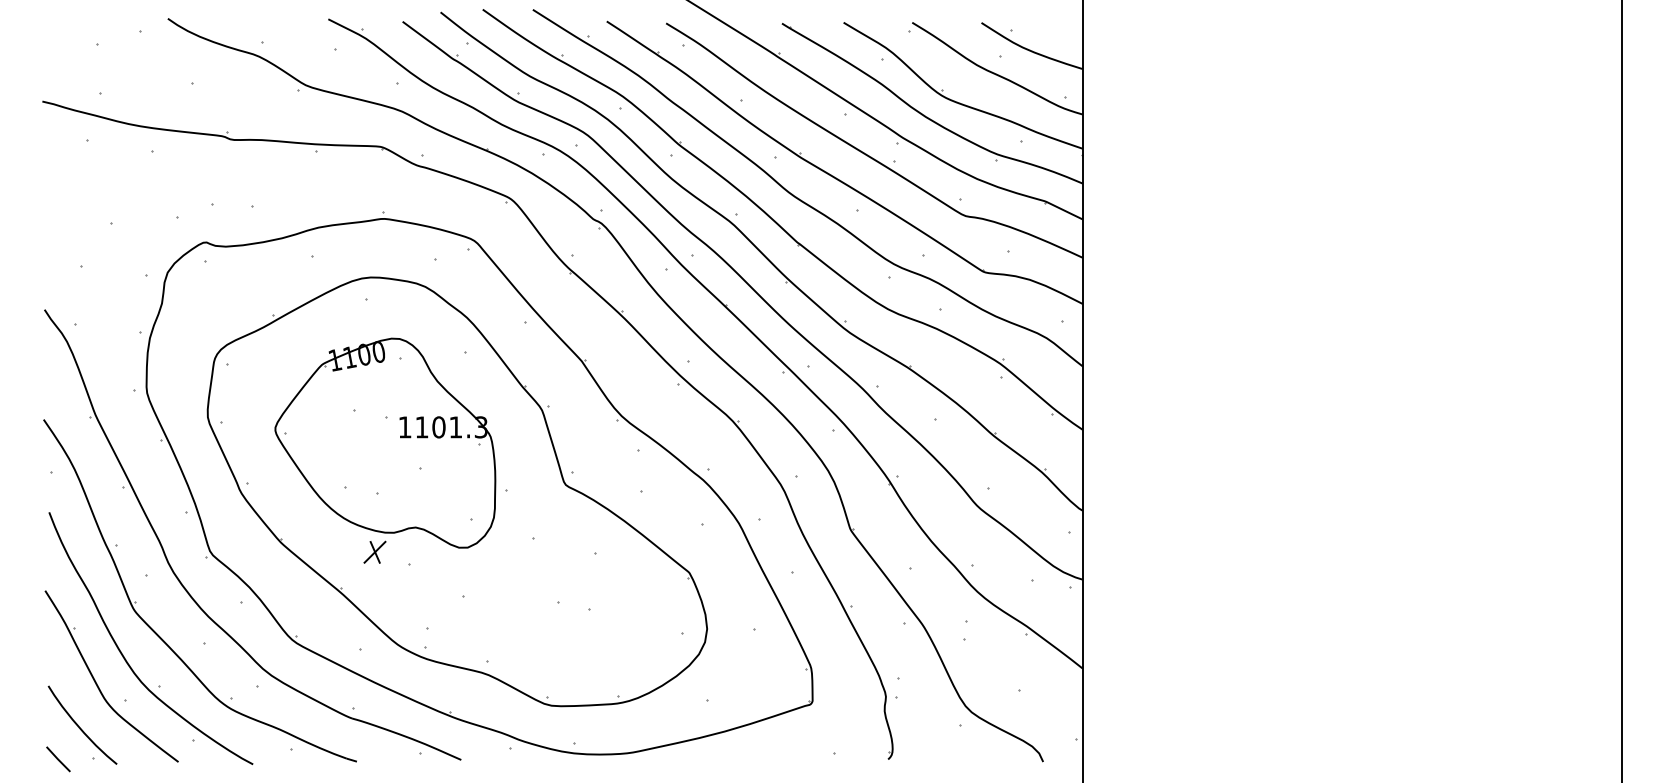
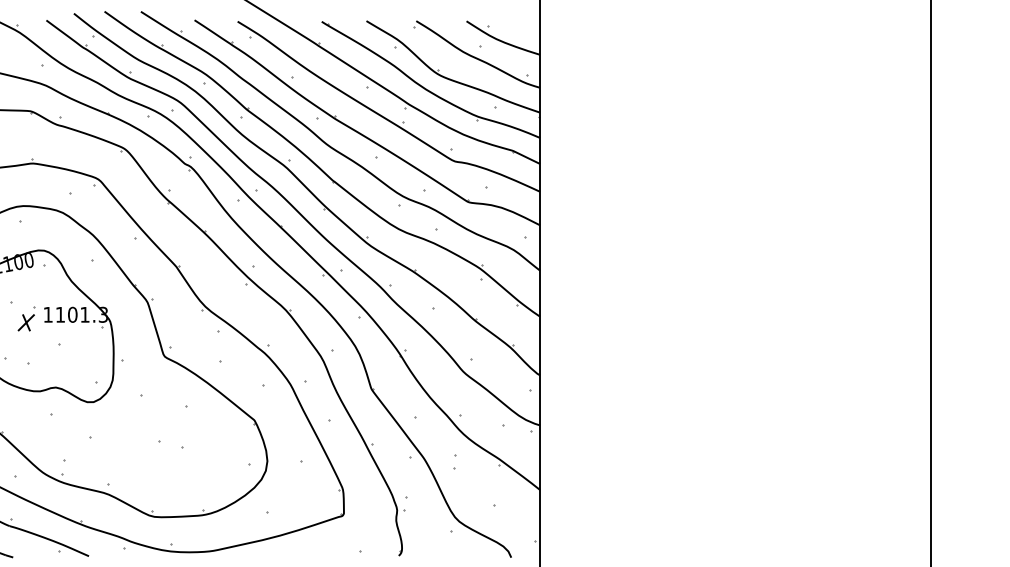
part: (374, 551) -> (25, 322), moved

